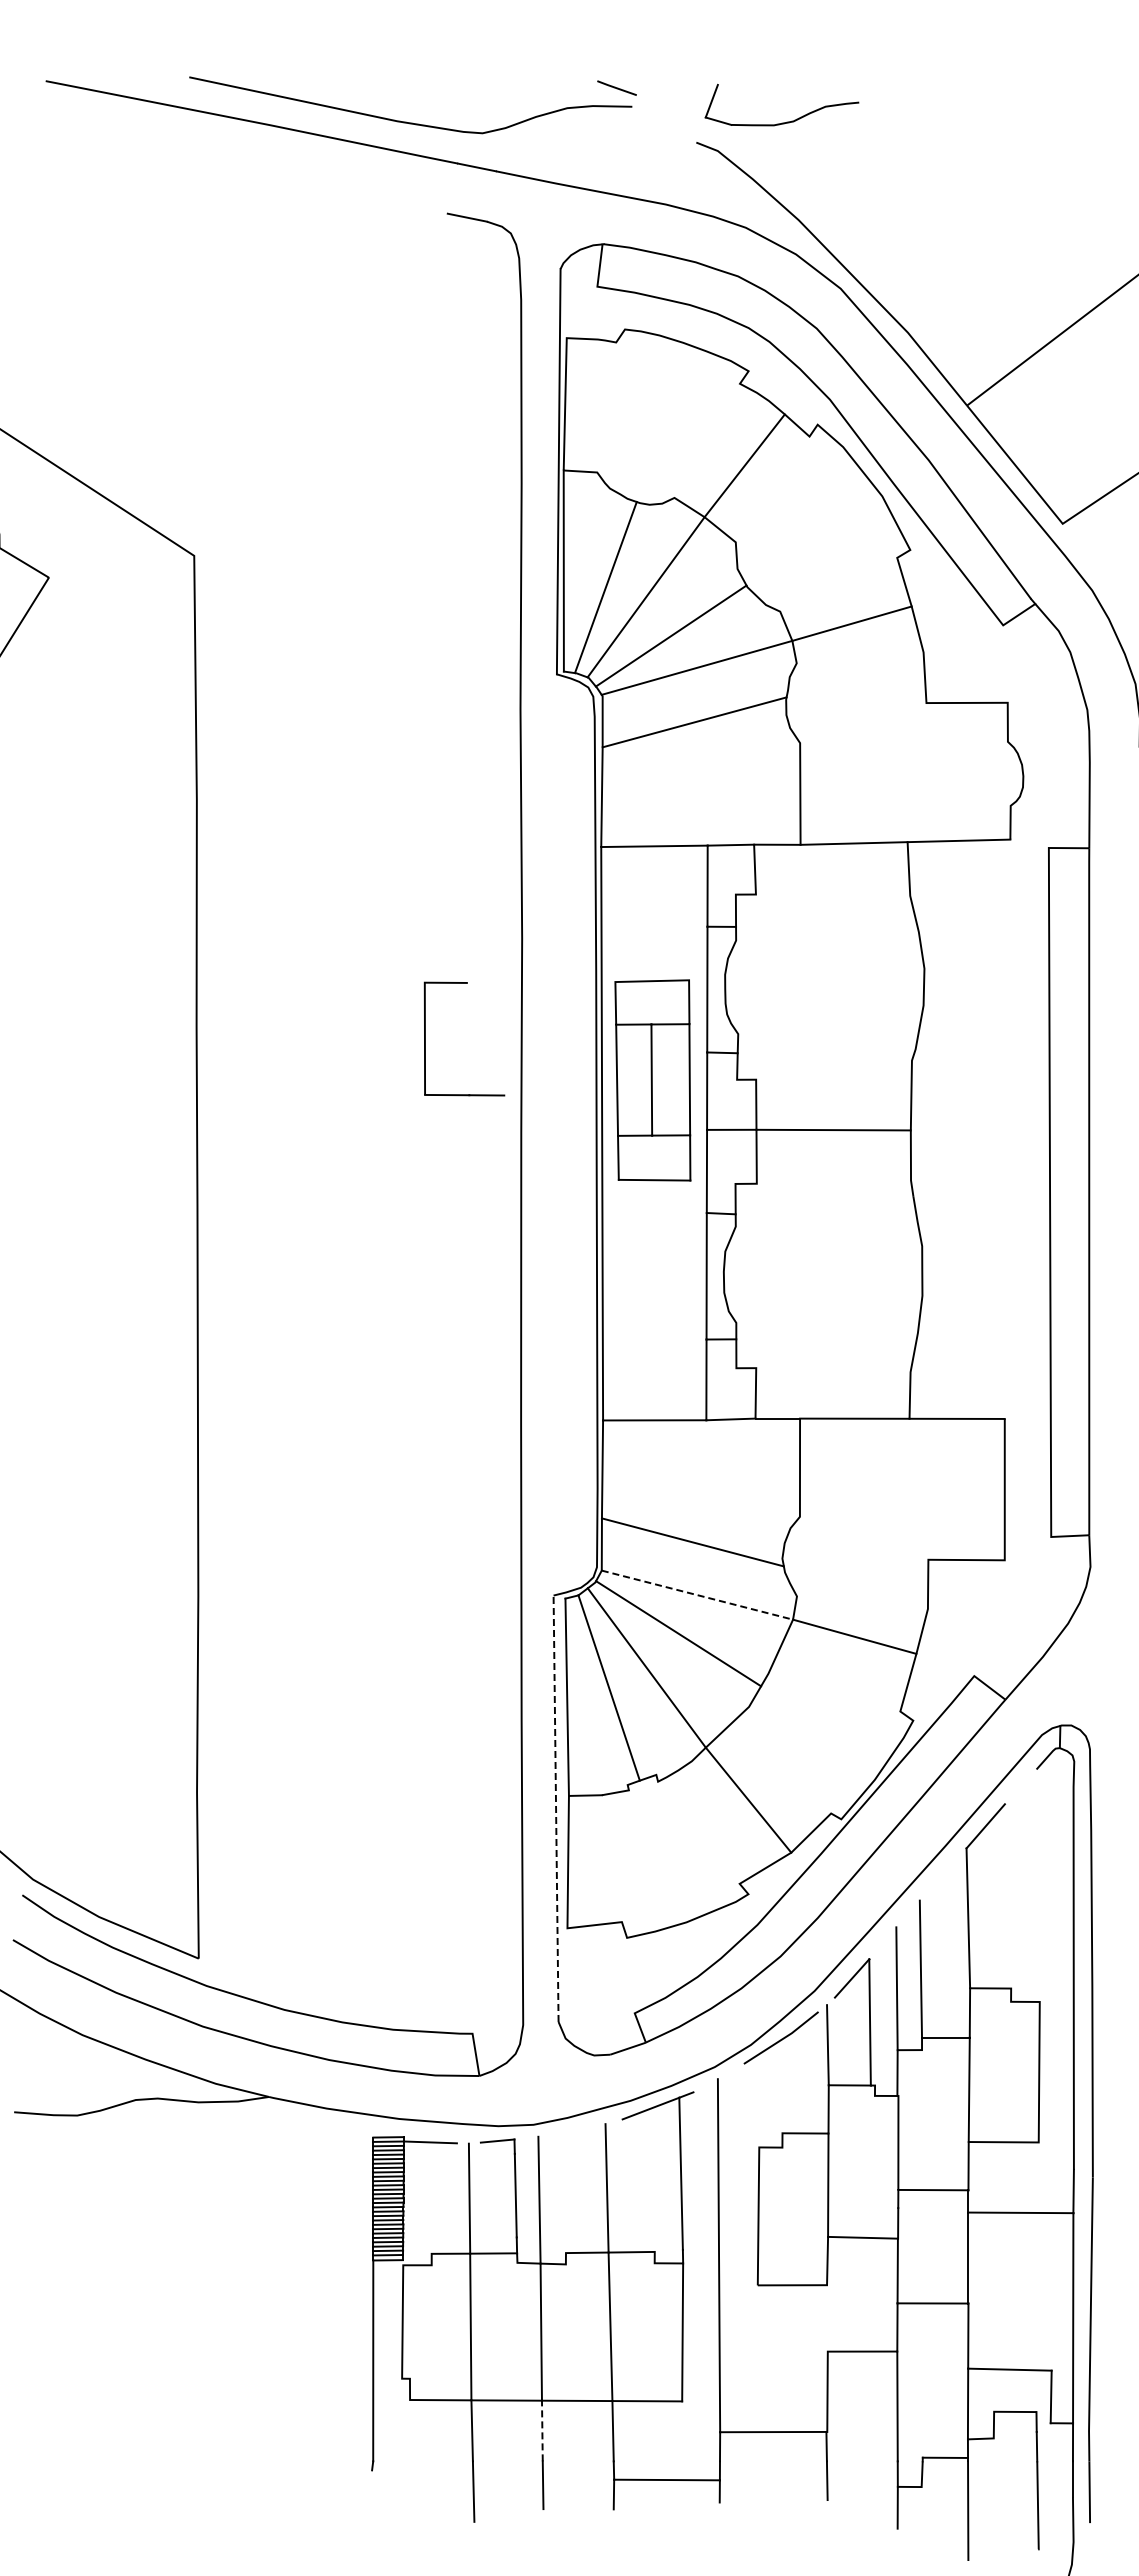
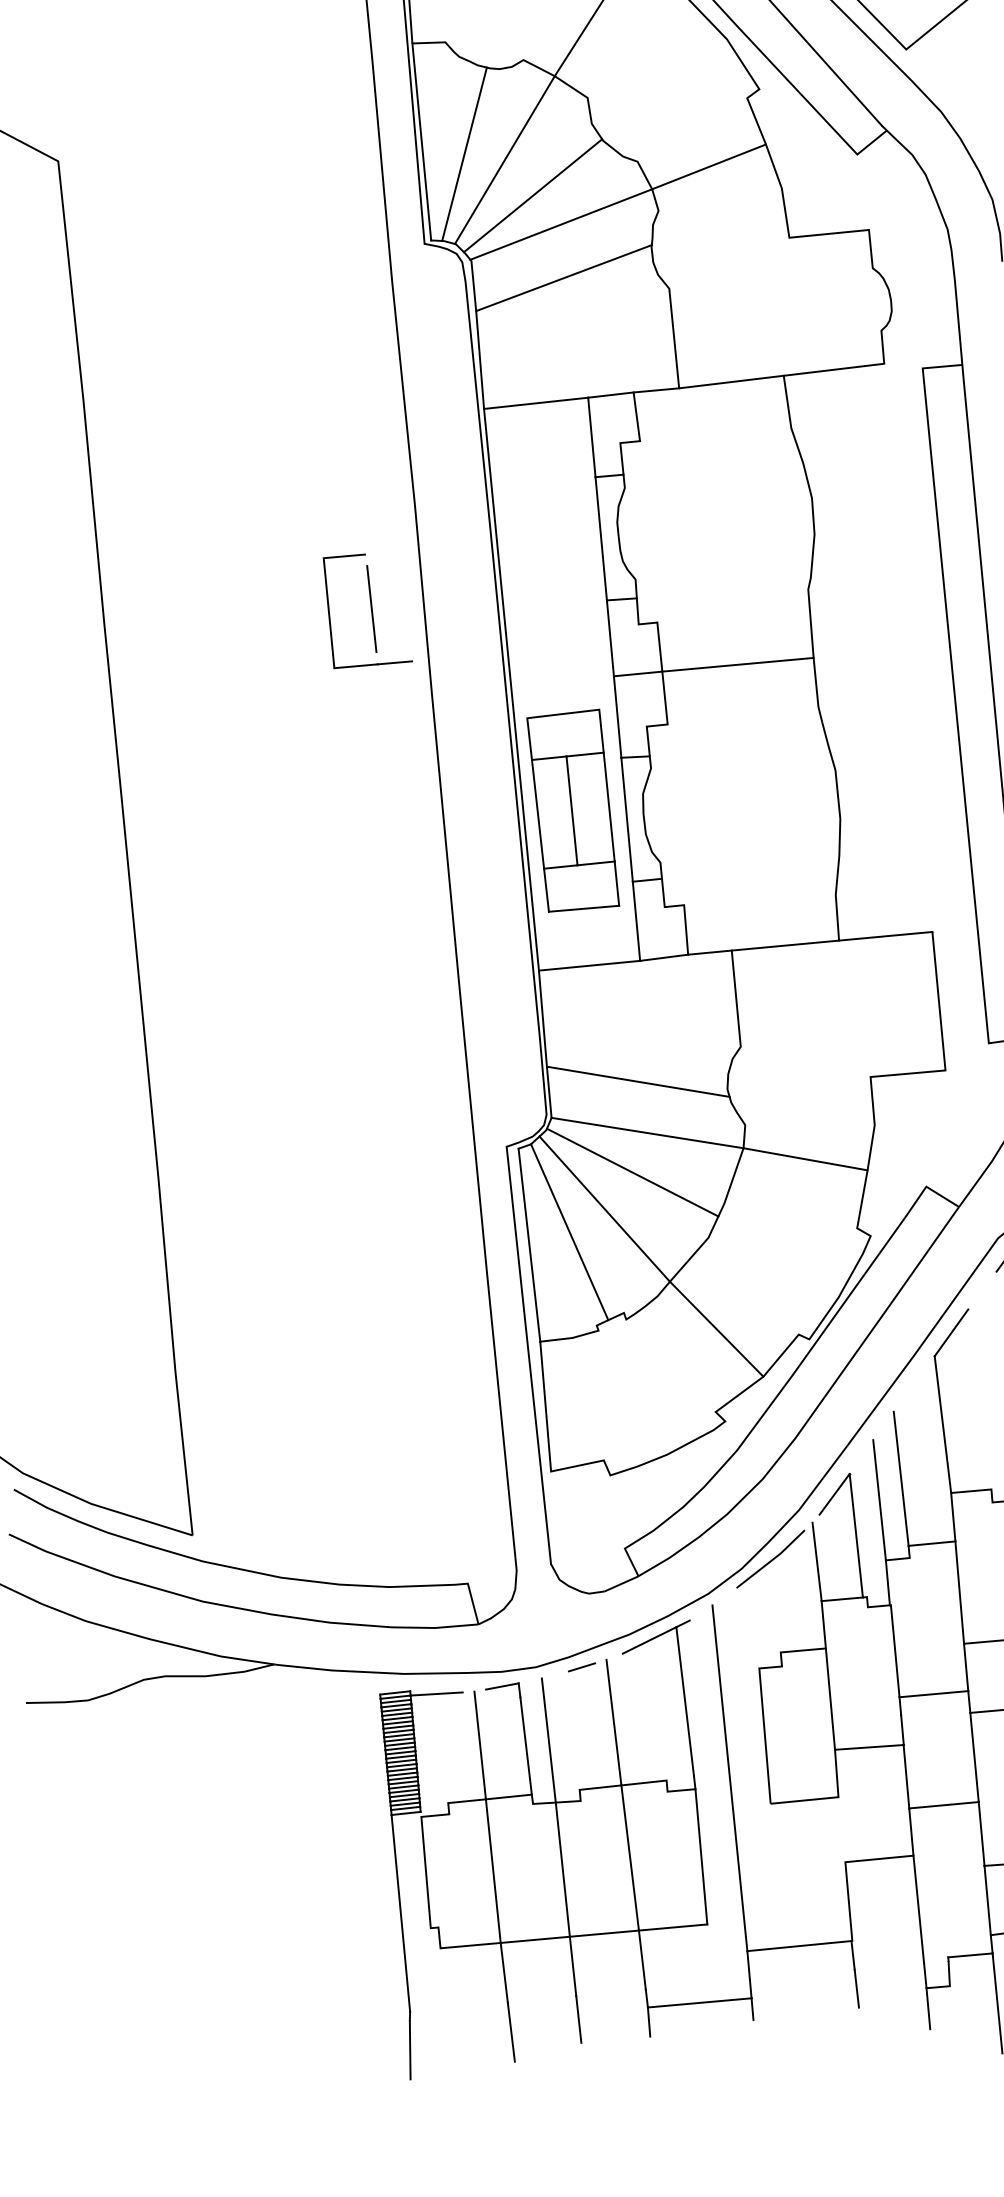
line: (468, 1038) -> (371, 608), added
part: (652, 1080) -> (572, 811), moved
line: (697, 1595) -> (647, 1133), dashed -> solid
line: (556, 1808) -> (529, 1355), dashed -> solid
line: (579, 2129) -> (581, 1667), added
line: (542, 2430) -> (573, 1965), dashed -> solid
line: (369, 2499) -> (410, 2049), added

